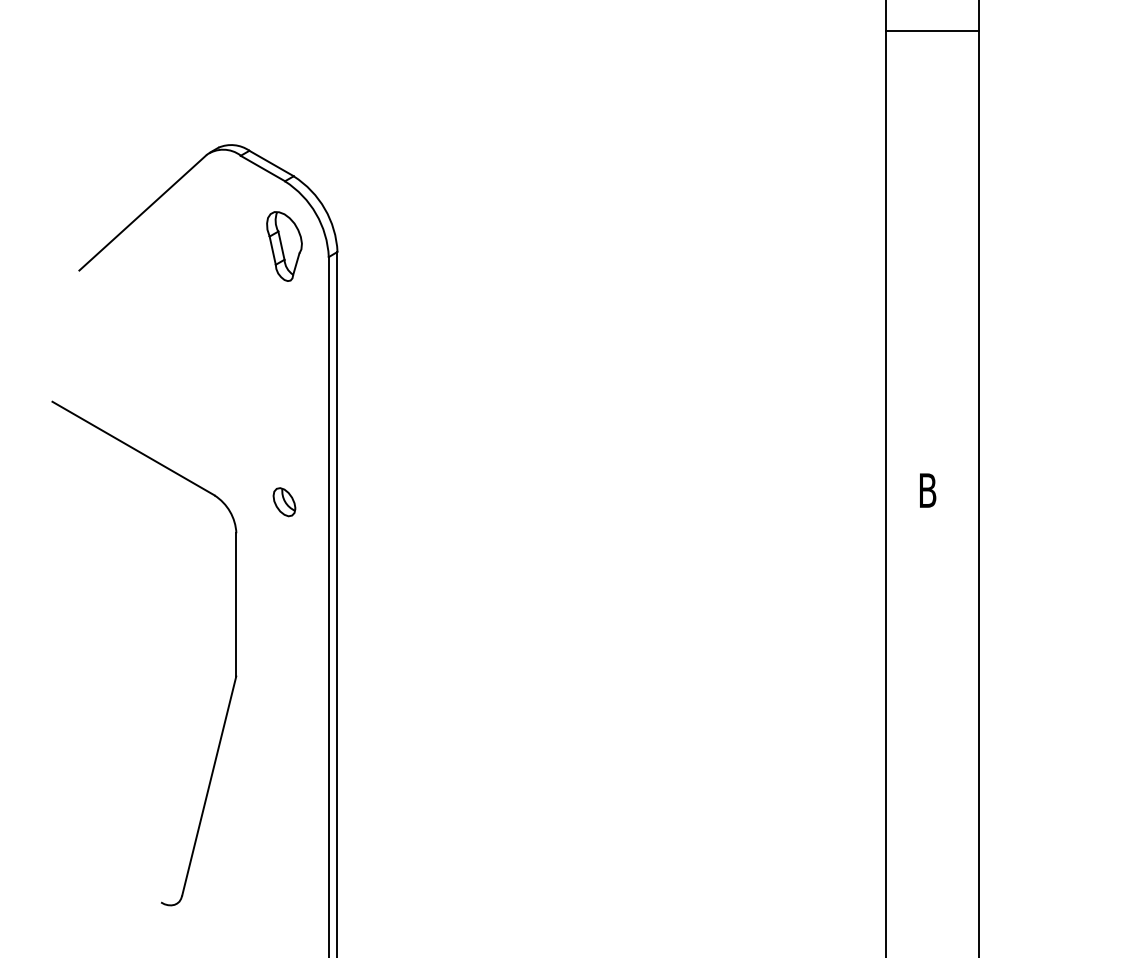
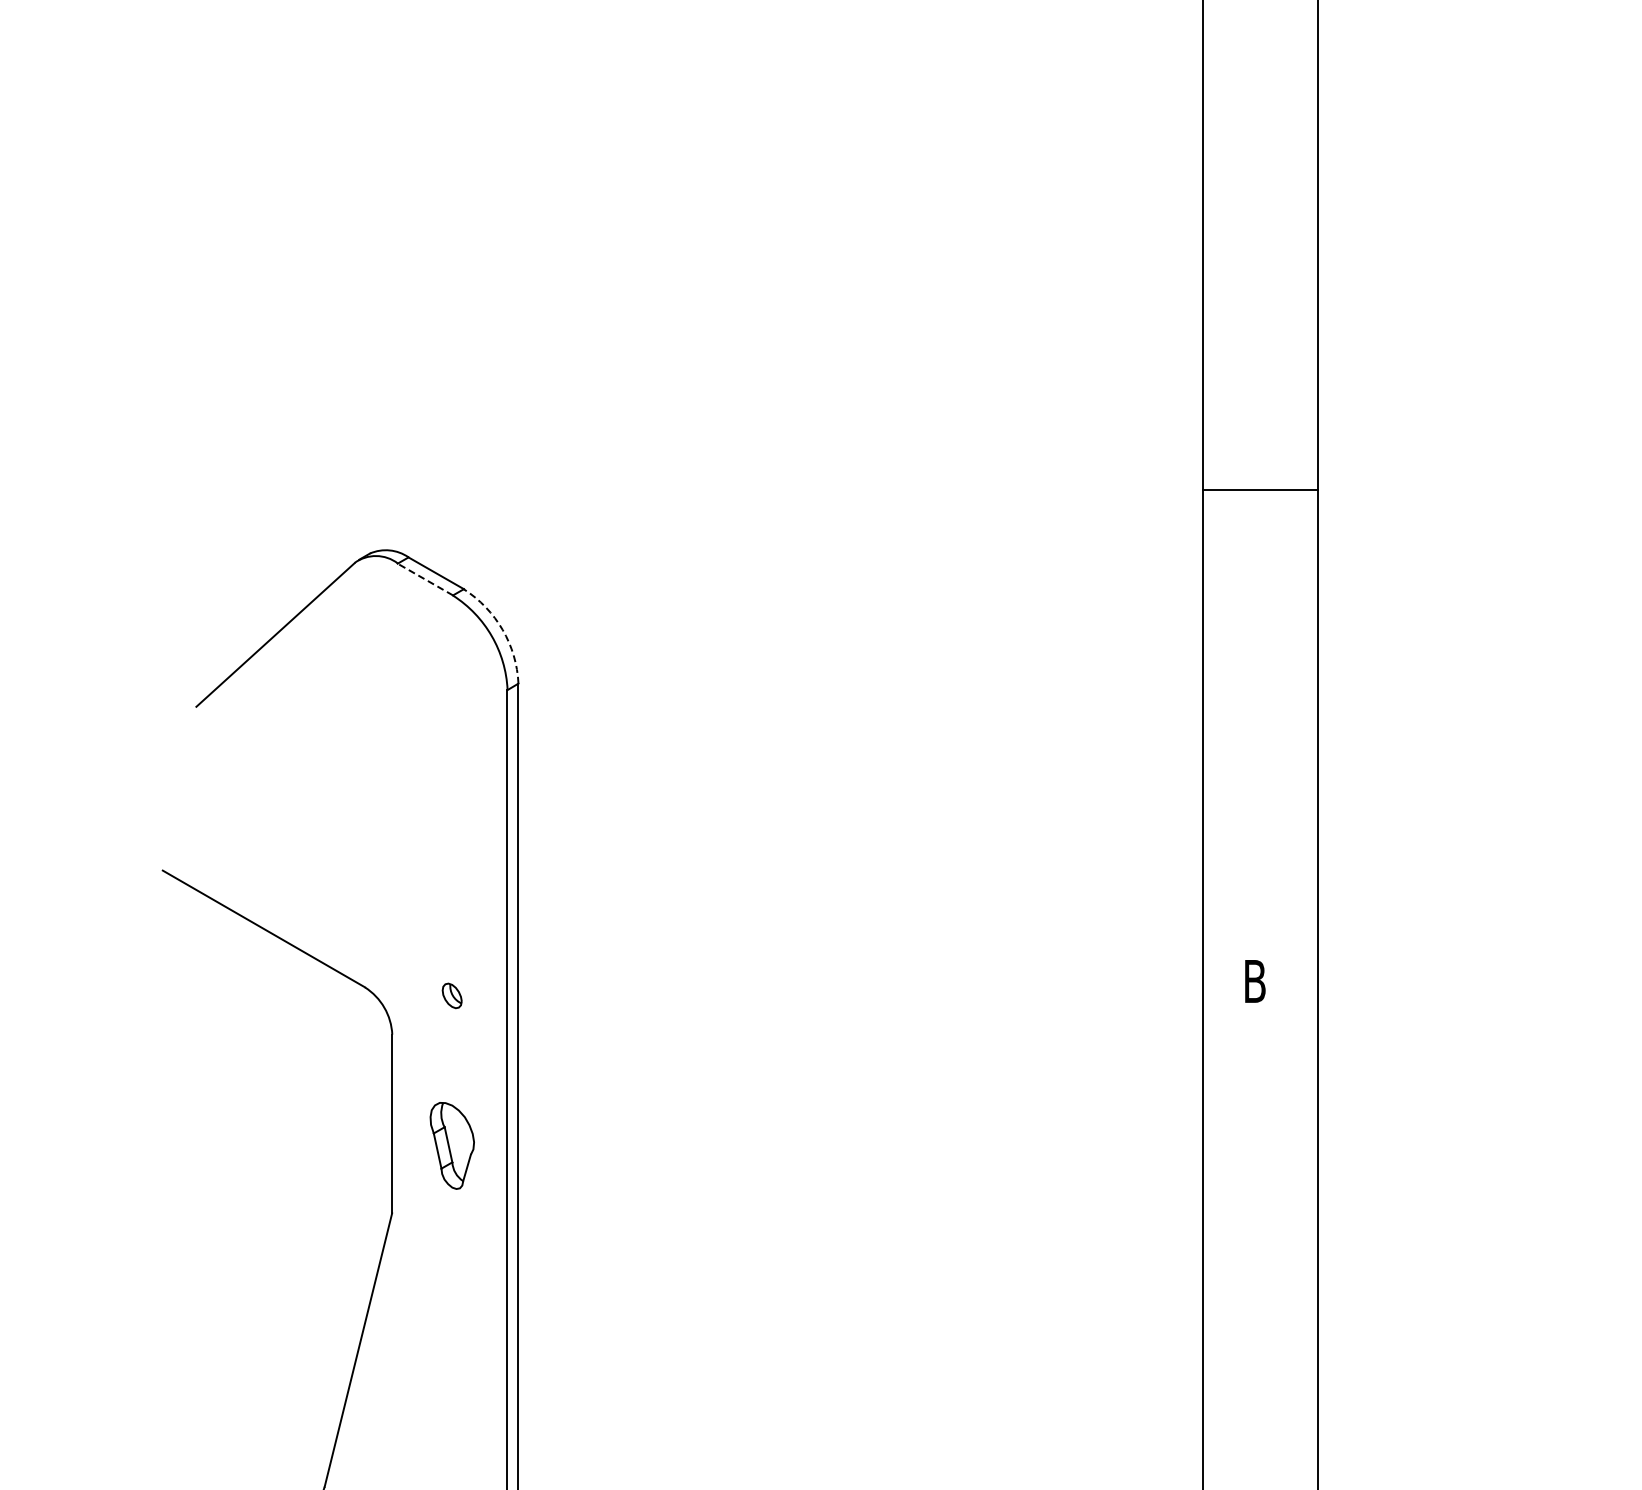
line: (932, 31) -> (1260, 490), moved
line: (263, 168) -> (425, 579), solid -> dashed
arc: (324, 208) -> (502, 629), solid -> dashed
part: (283, 246) -> (451, 1145), moved
part: (283, 501) -> (451, 995), size x0.7

